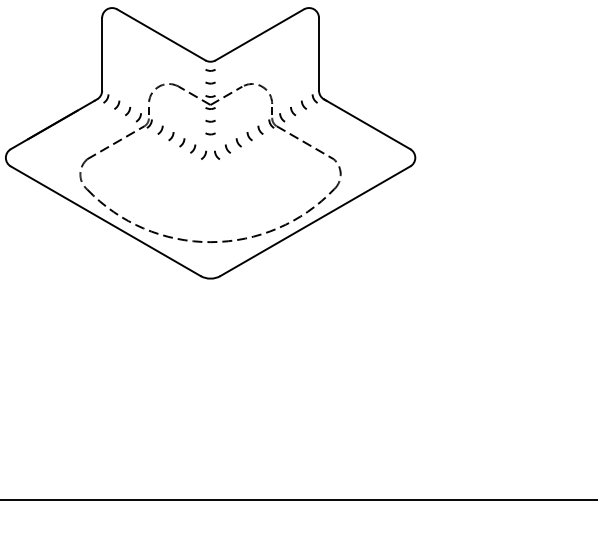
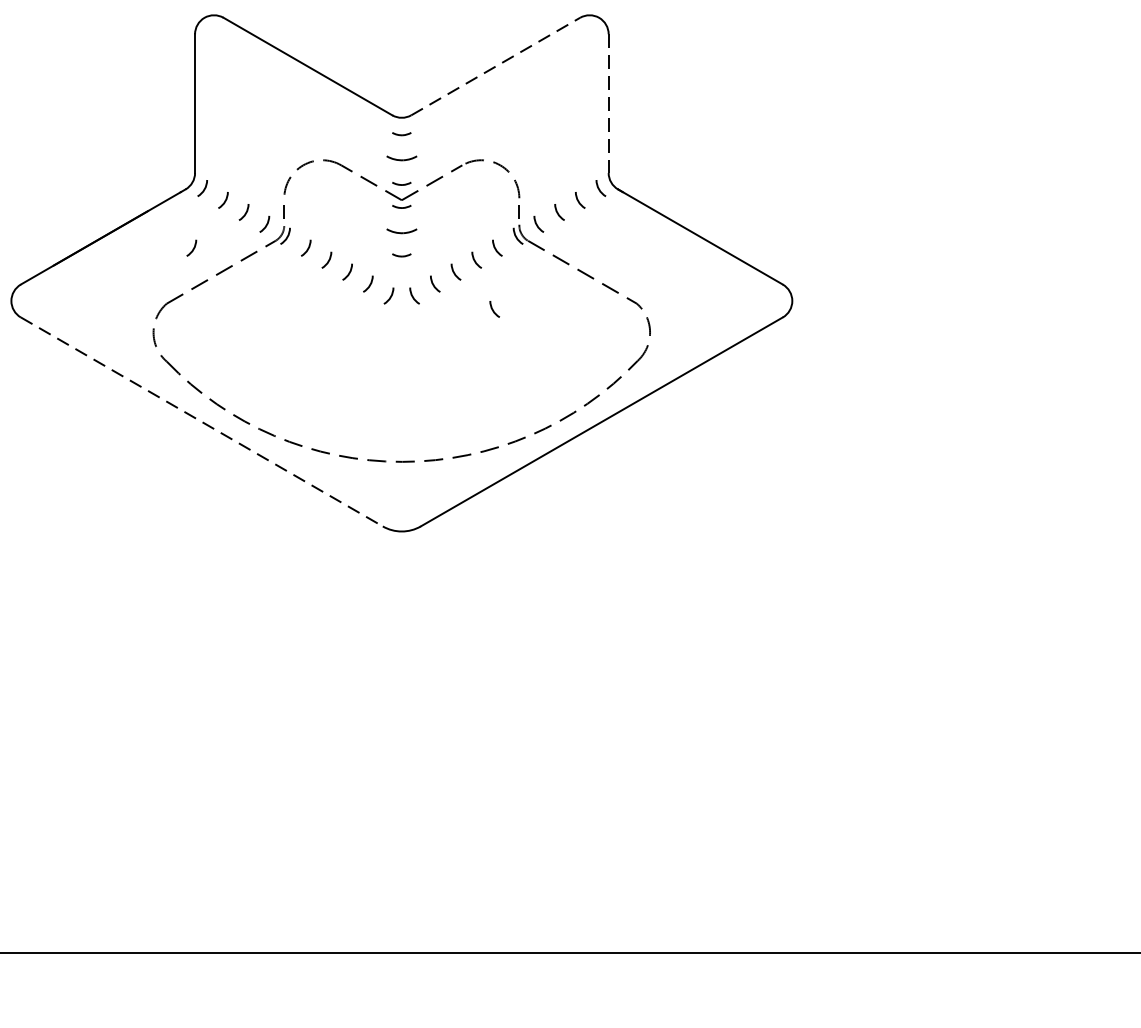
line: (260, 34) -> (497, 65), solid -> dashed
line: (319, 54) -> (609, 103), solid -> dashed
part: (210, 82) -> (401, 157), size x1.6
part: (210, 120) -> (401, 229), size x1.6
arc: (101, 129) -> (193, 246), added
arc: (258, 161) -> (493, 308), added
line: (105, 221) -> (201, 422), solid -> dashed

